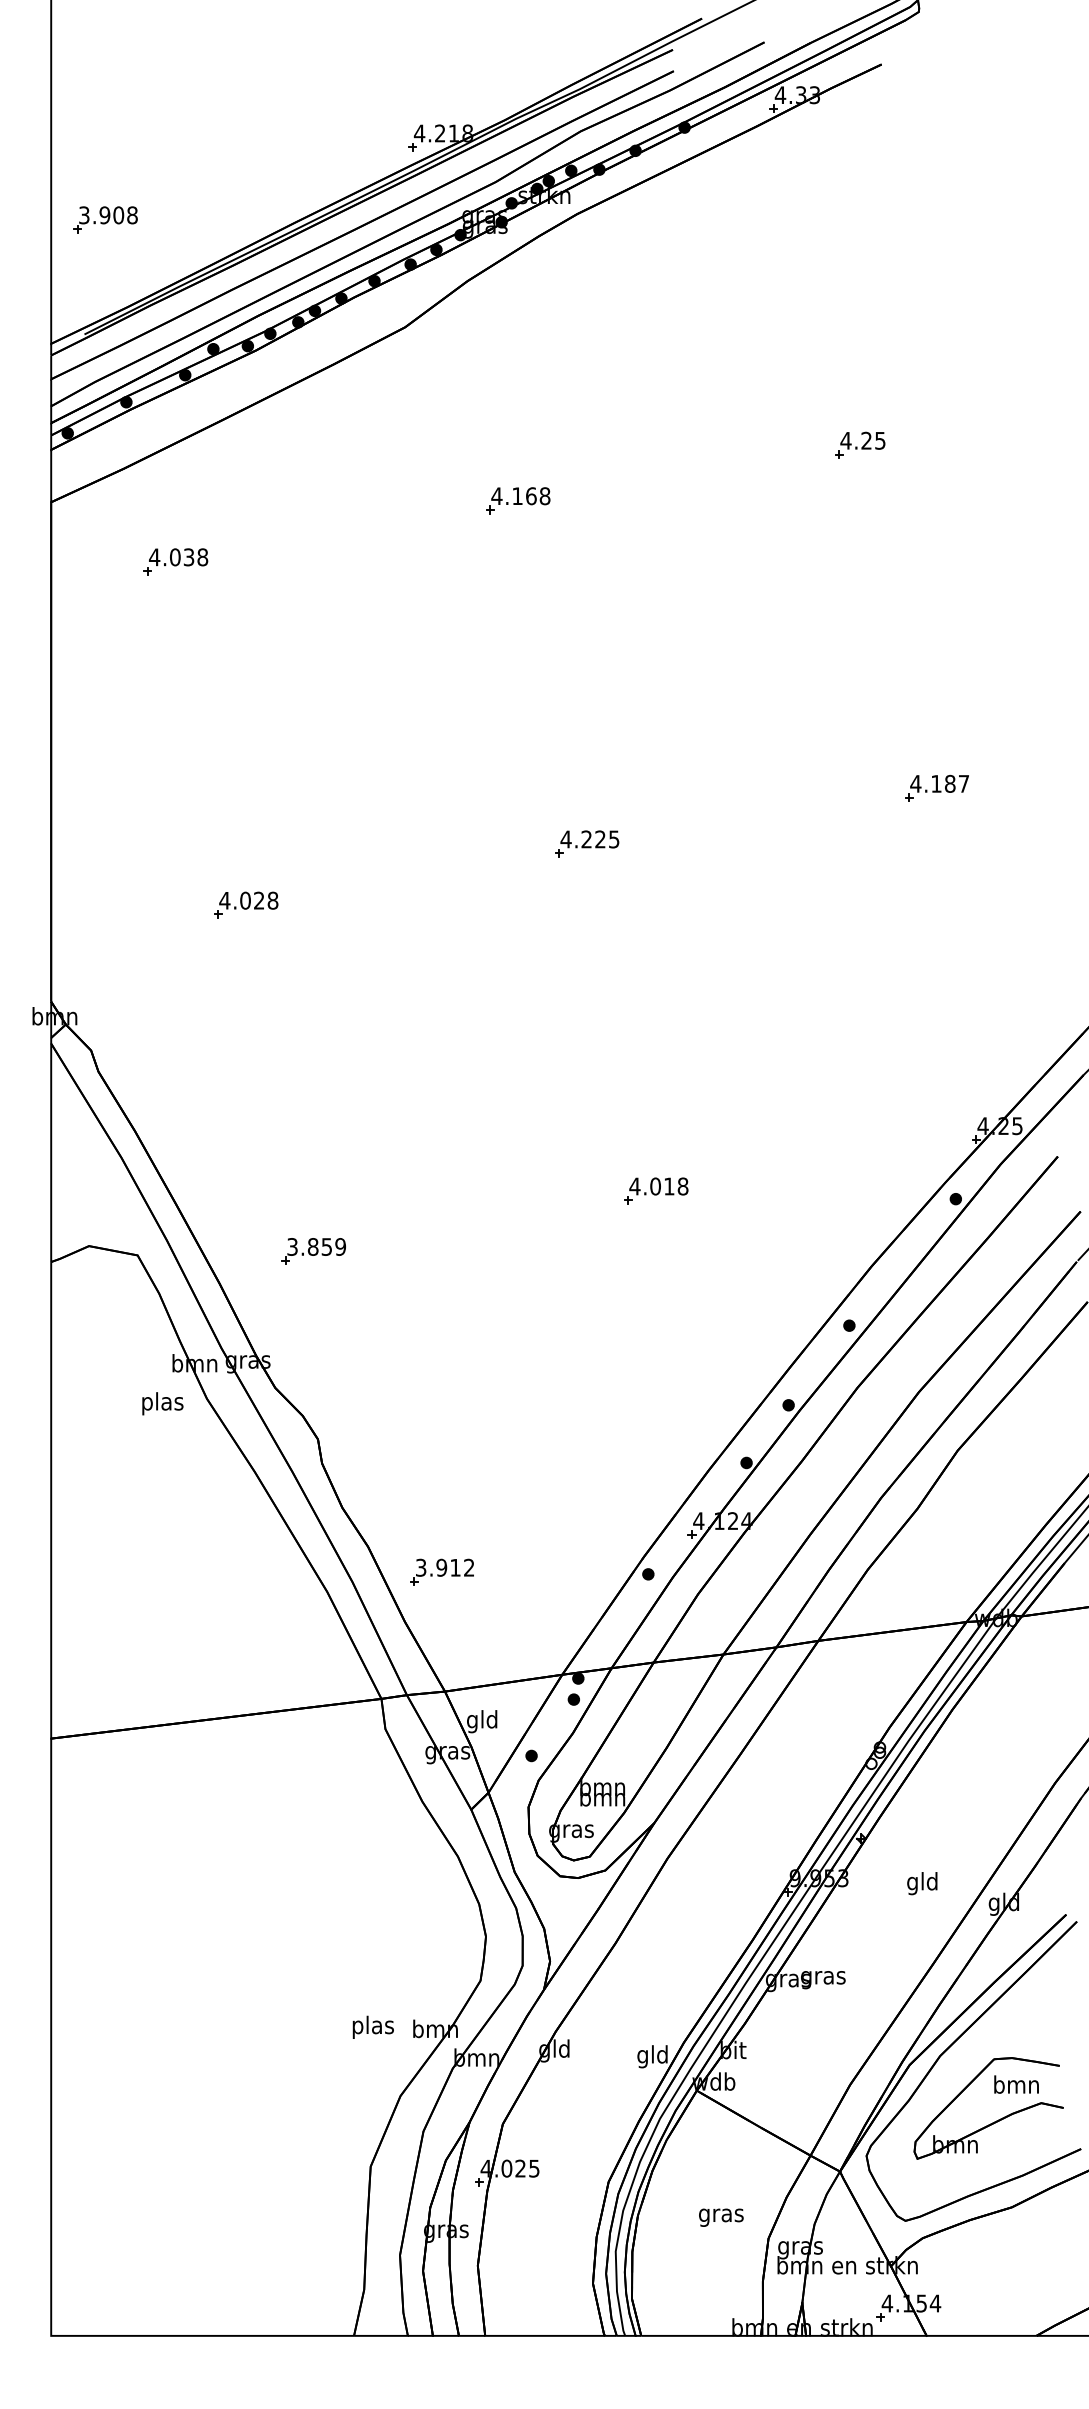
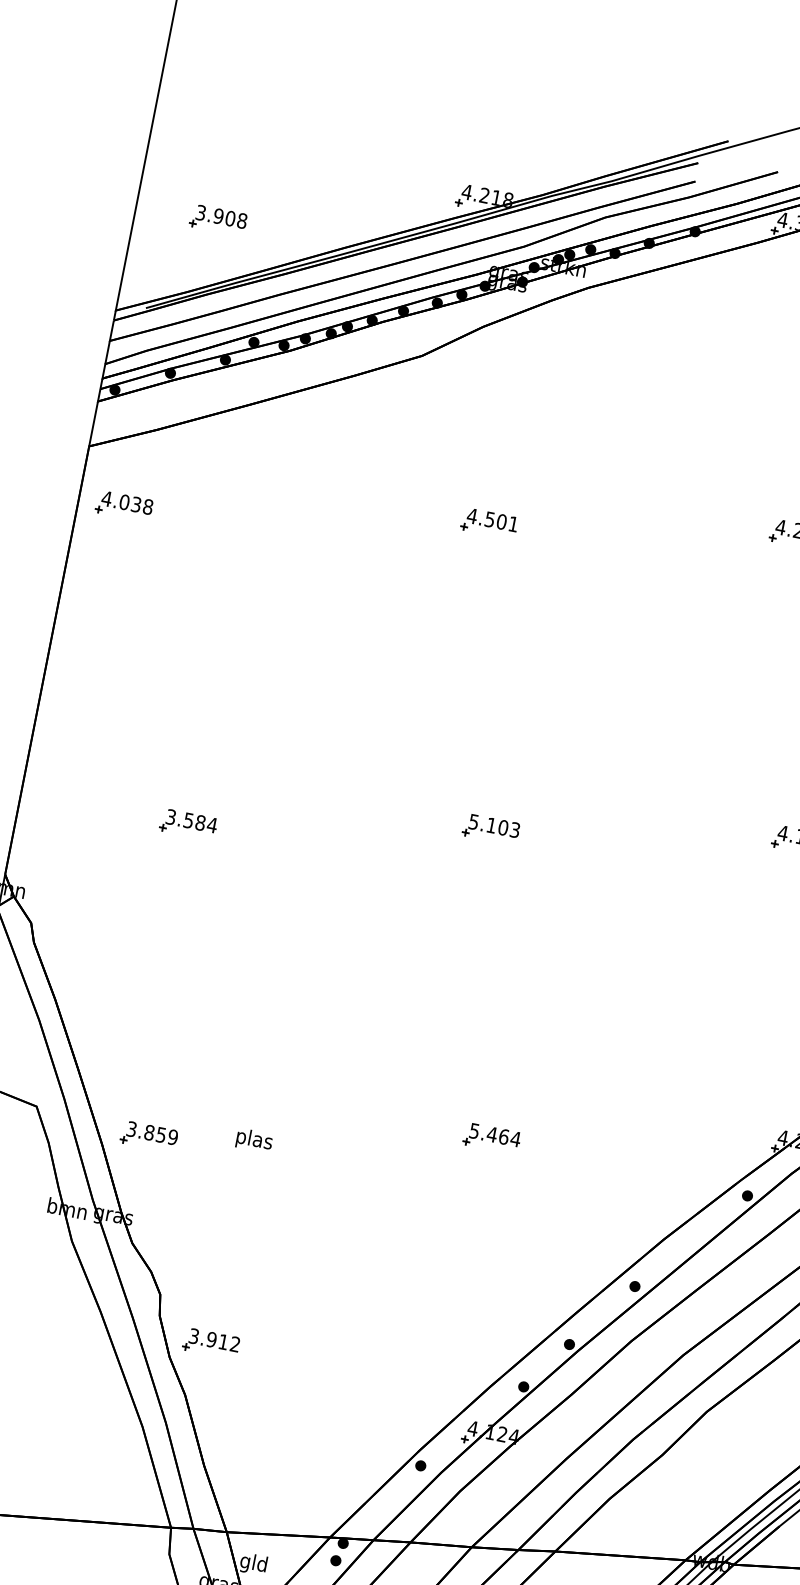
part: (105, 219) -> (218, 220), moved
text: (531, 496) -> (501, 522), 4.168 -> 4.501
part: (175, 561) -> (124, 505), moved
text: (589, 839) -> (493, 826), 4.225 -> 5.103
text: (248, 900) -> (191, 820), 4.028 -> 3.584
text: (658, 1186) -> (494, 1135), 4.018 -> 5.464
part: (313, 1251) -> (148, 1136), moved
text: (162, 1403) -> (254, 1140), moved
part: (441, 1571) -> (210, 1342), moved

